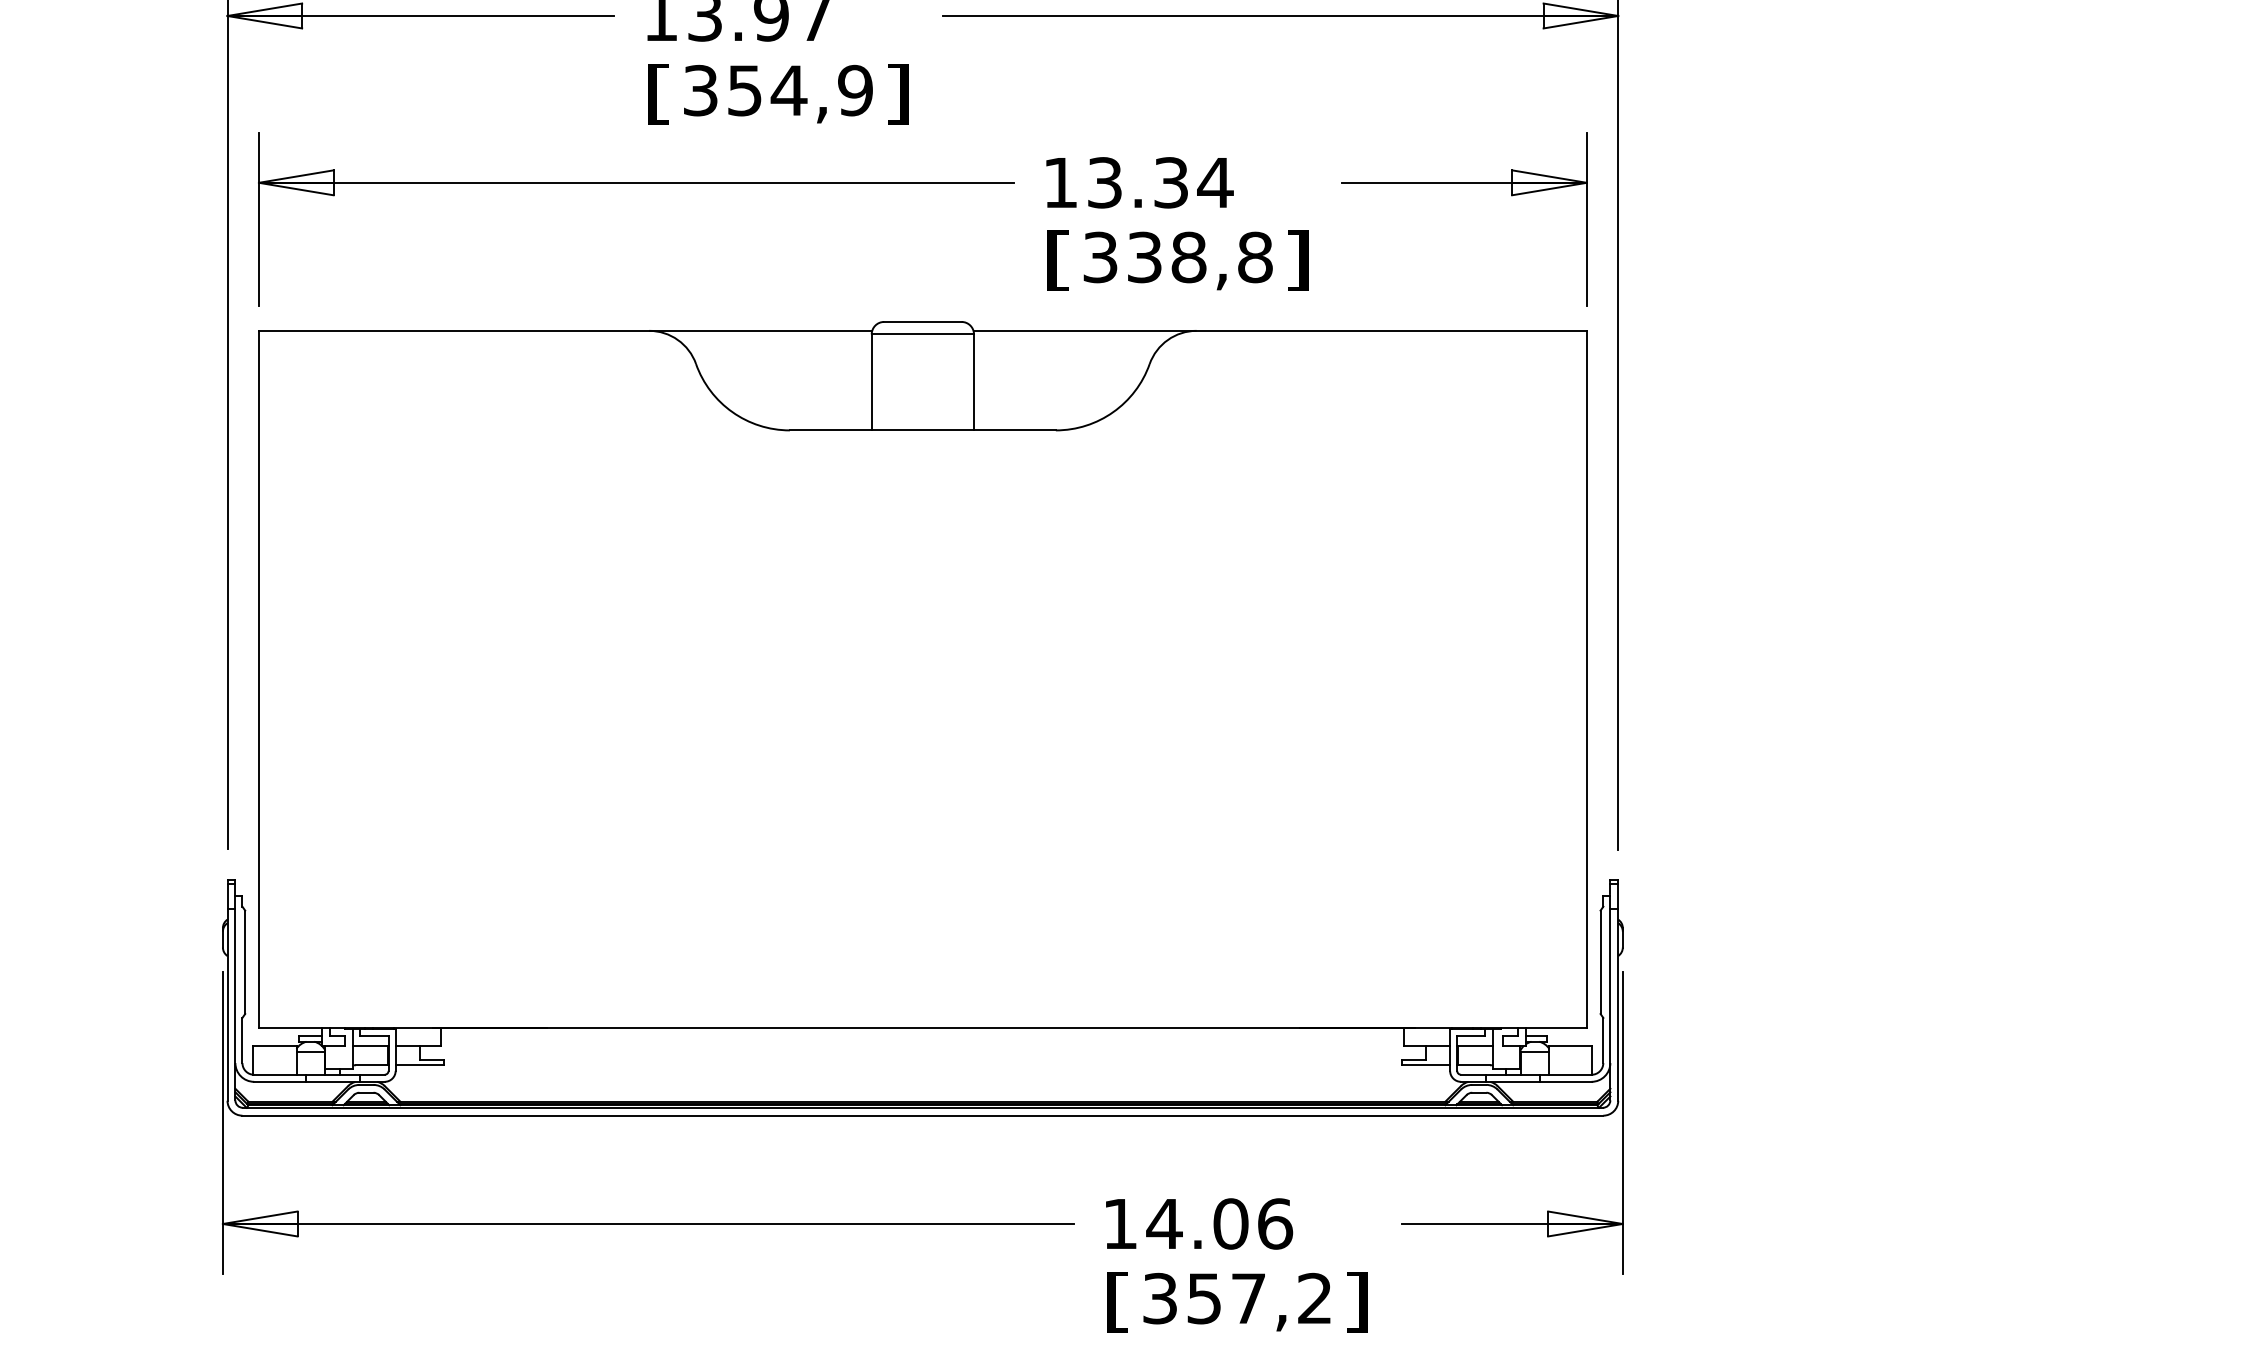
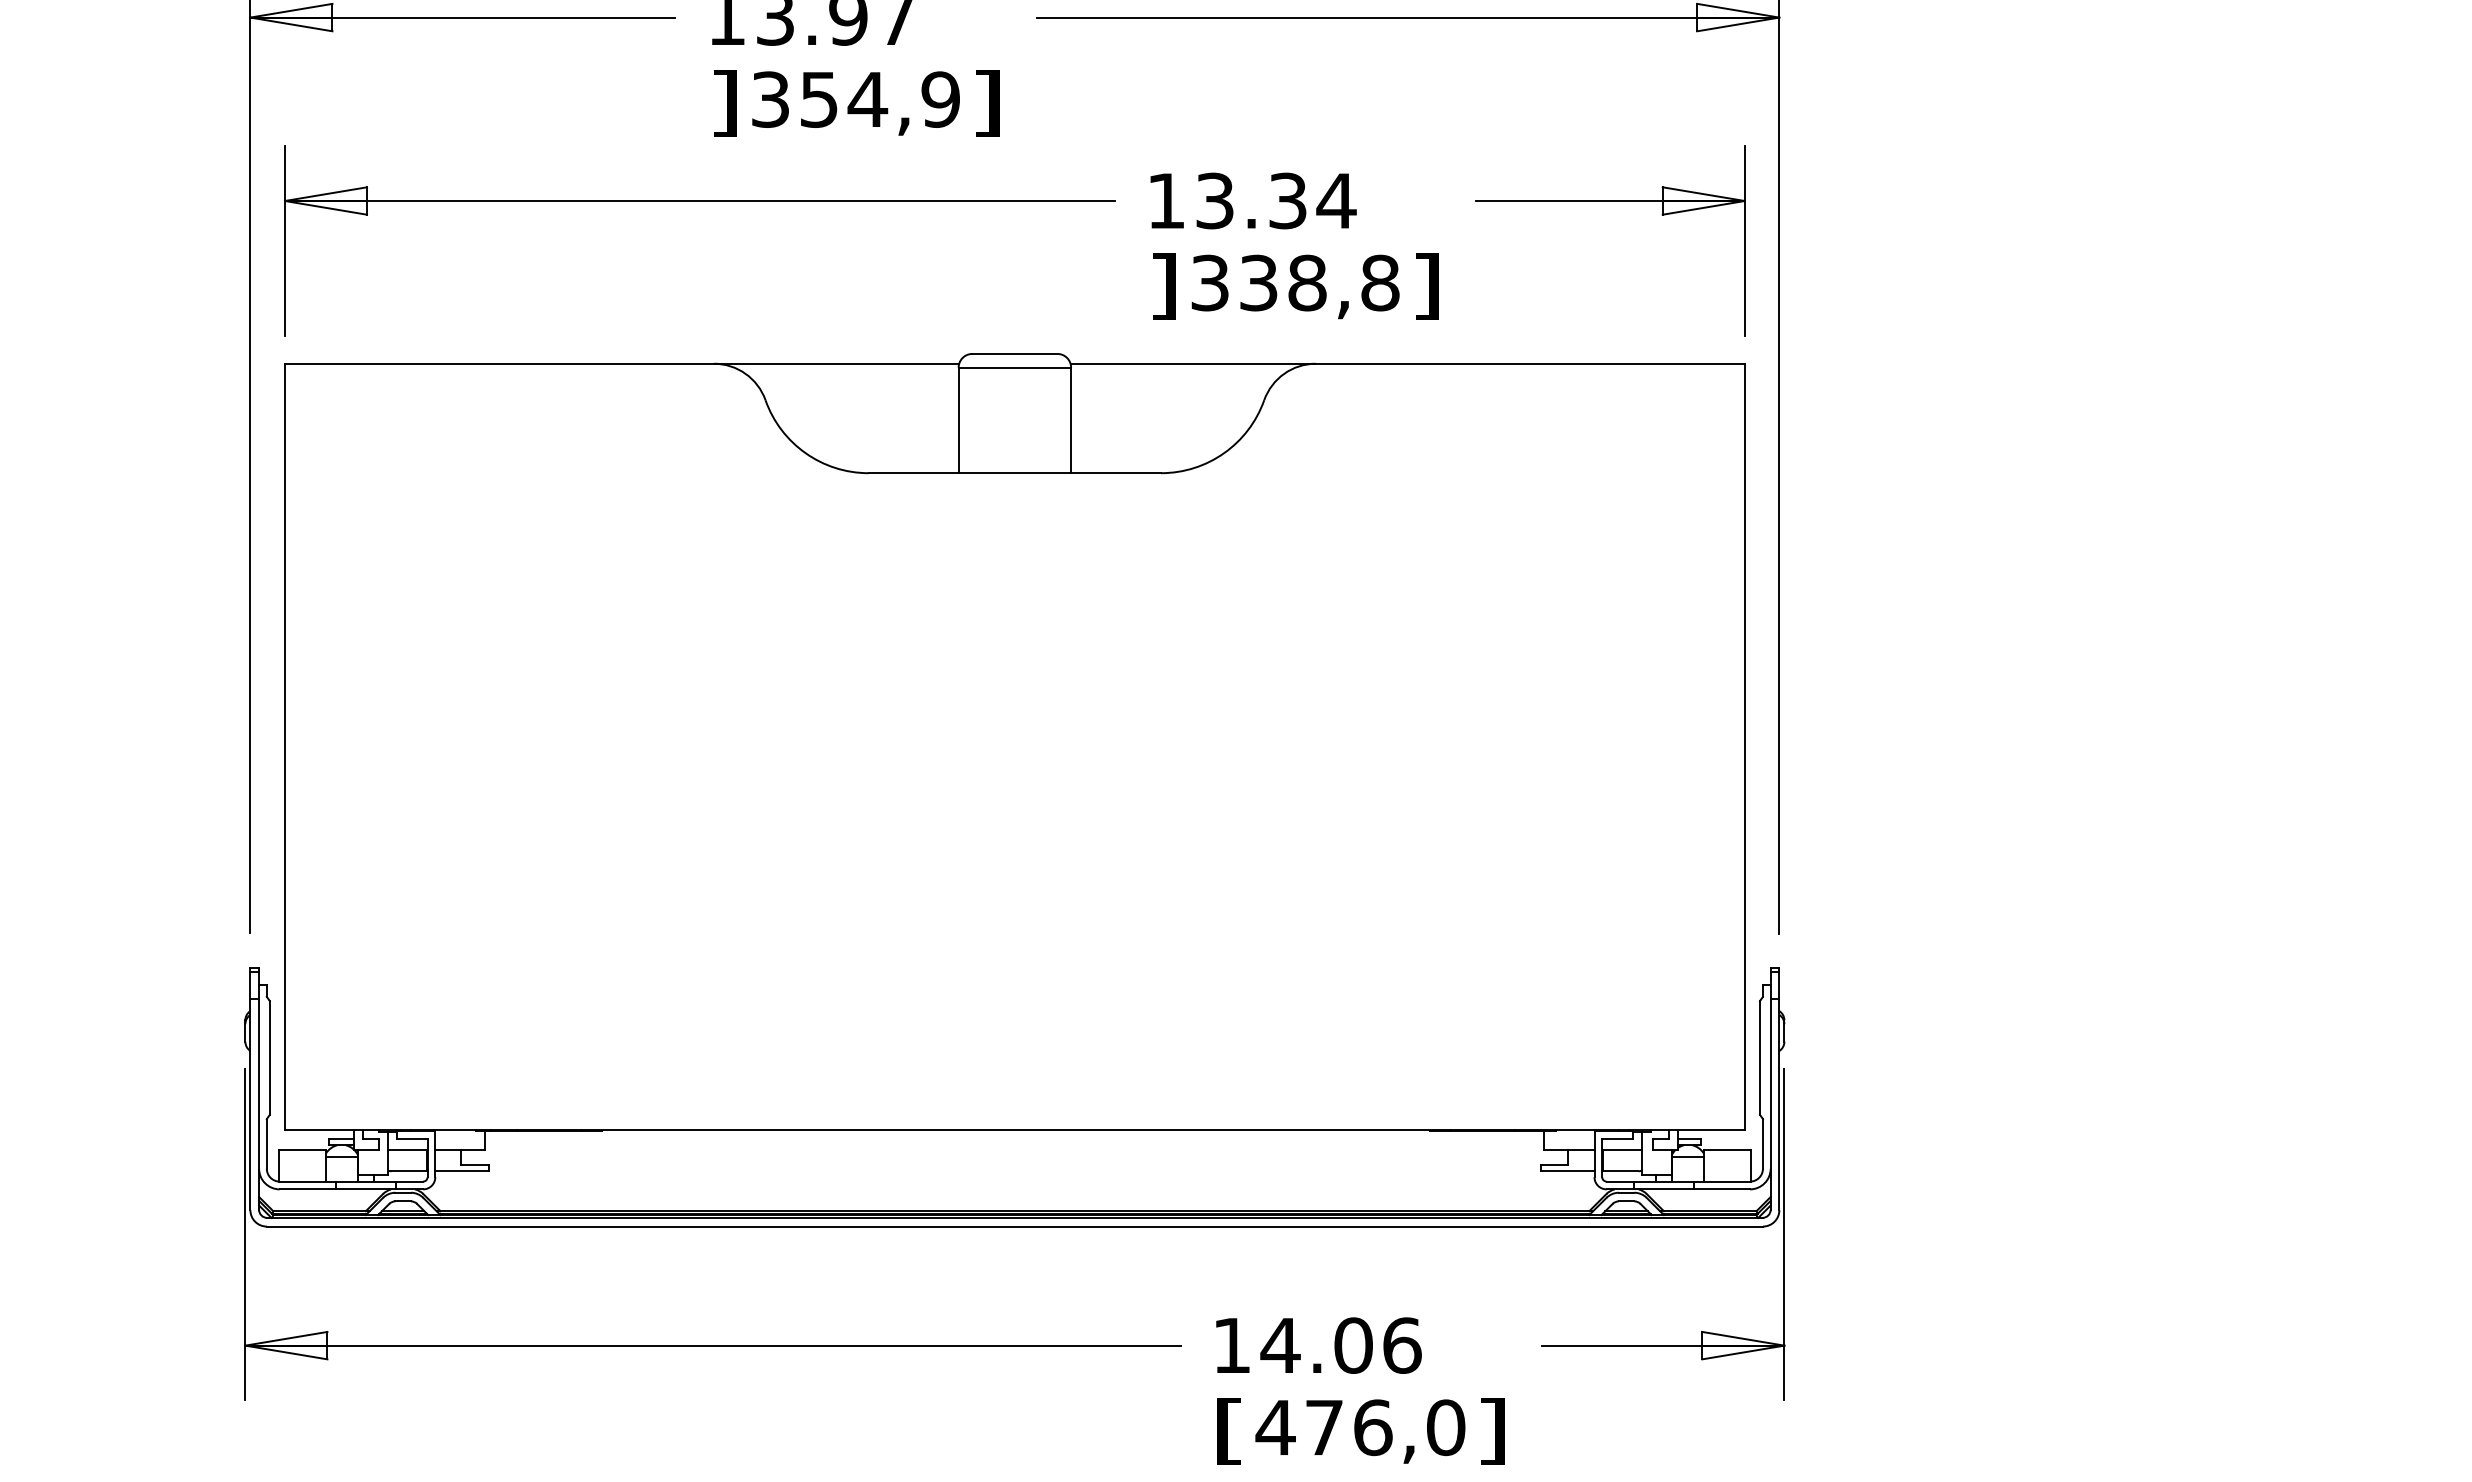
text: (658, 94) -> (724, 103), [ -> ]
text: (1058, 260) -> (1163, 286), [ -> ]
text: (1237, 1298) -> (1360, 1427), 357,2 -> 476,0

